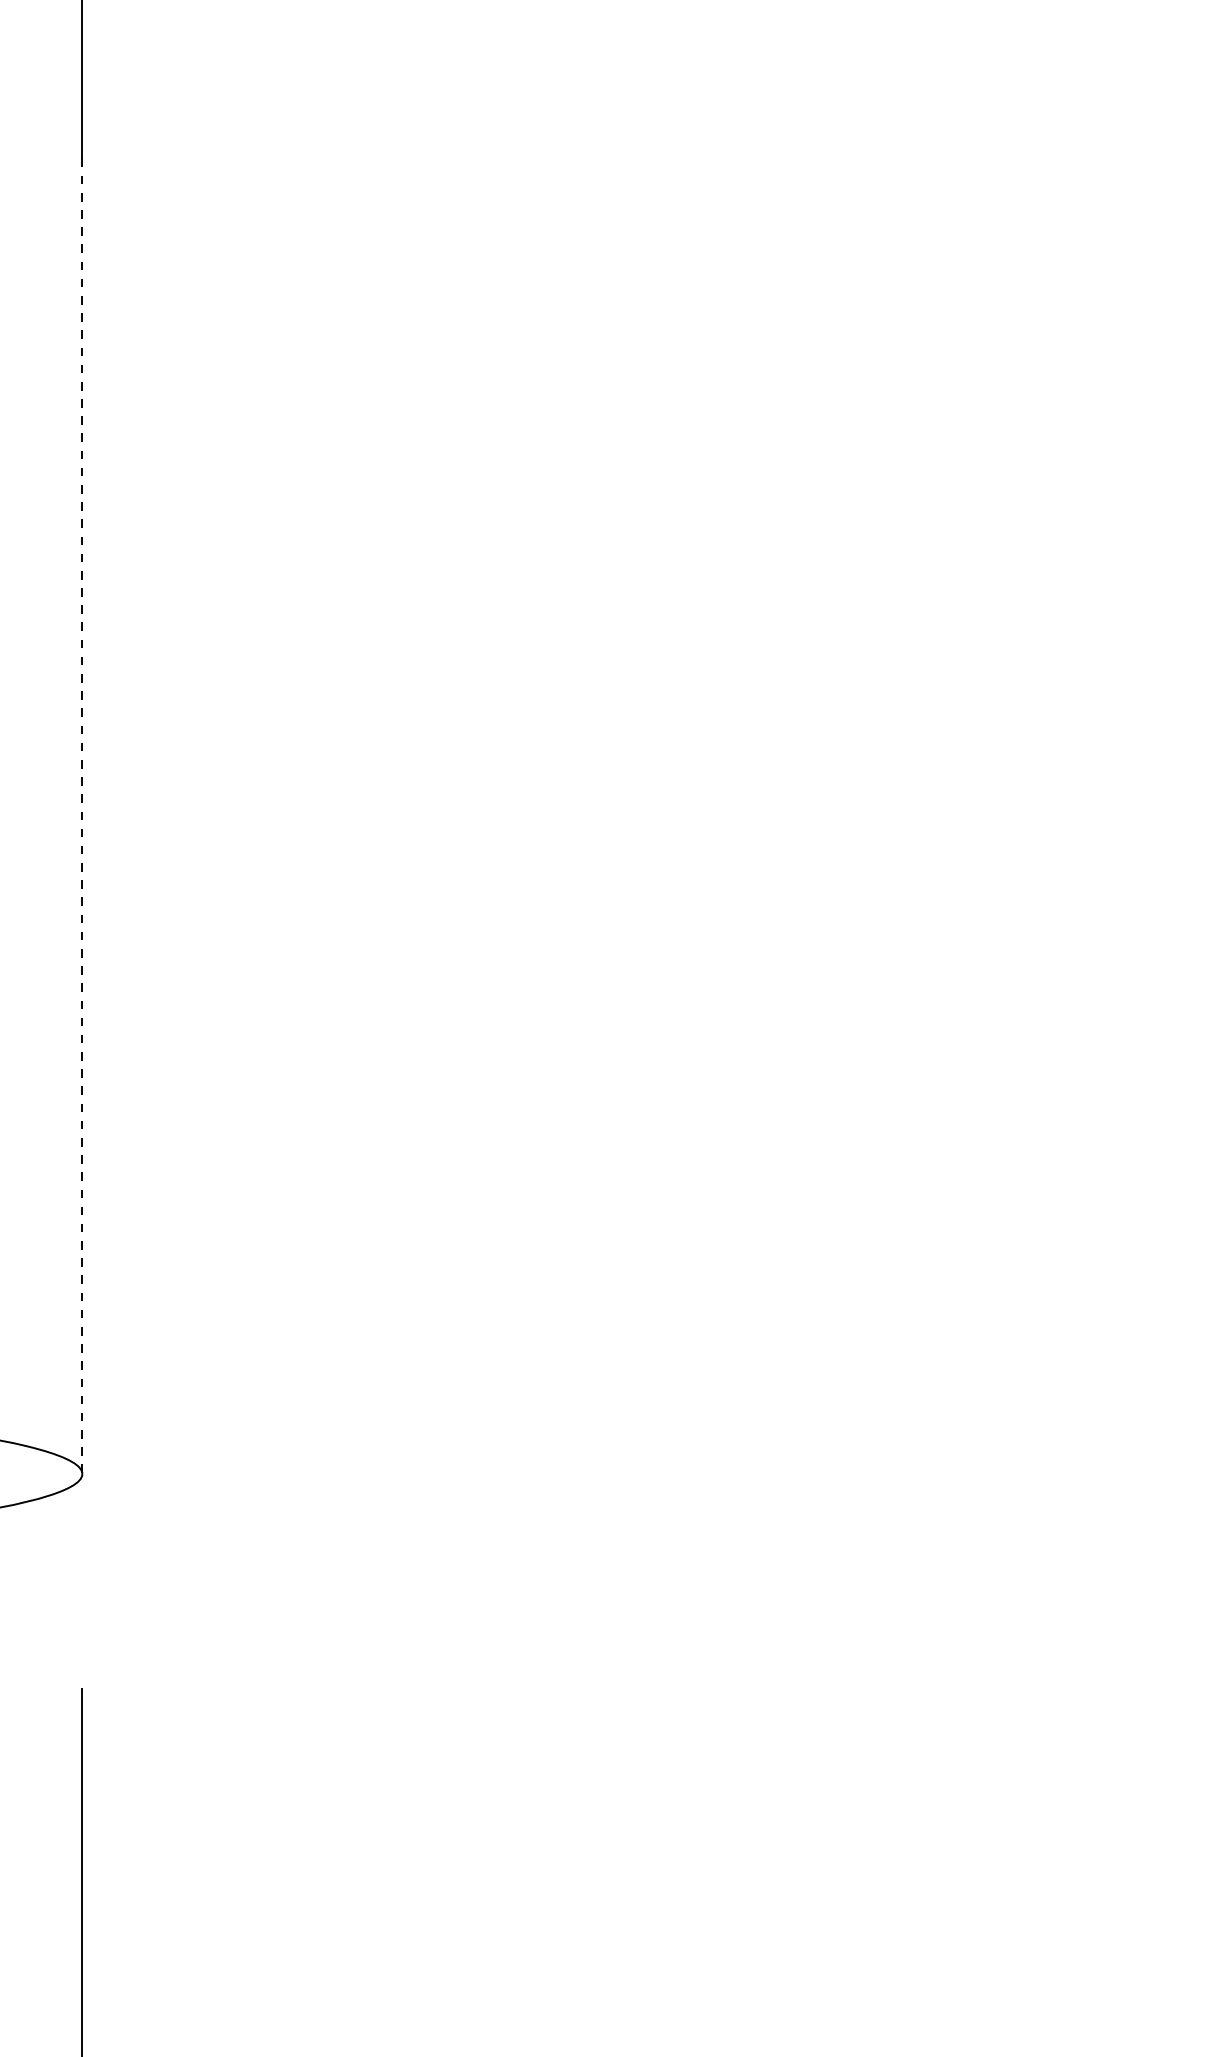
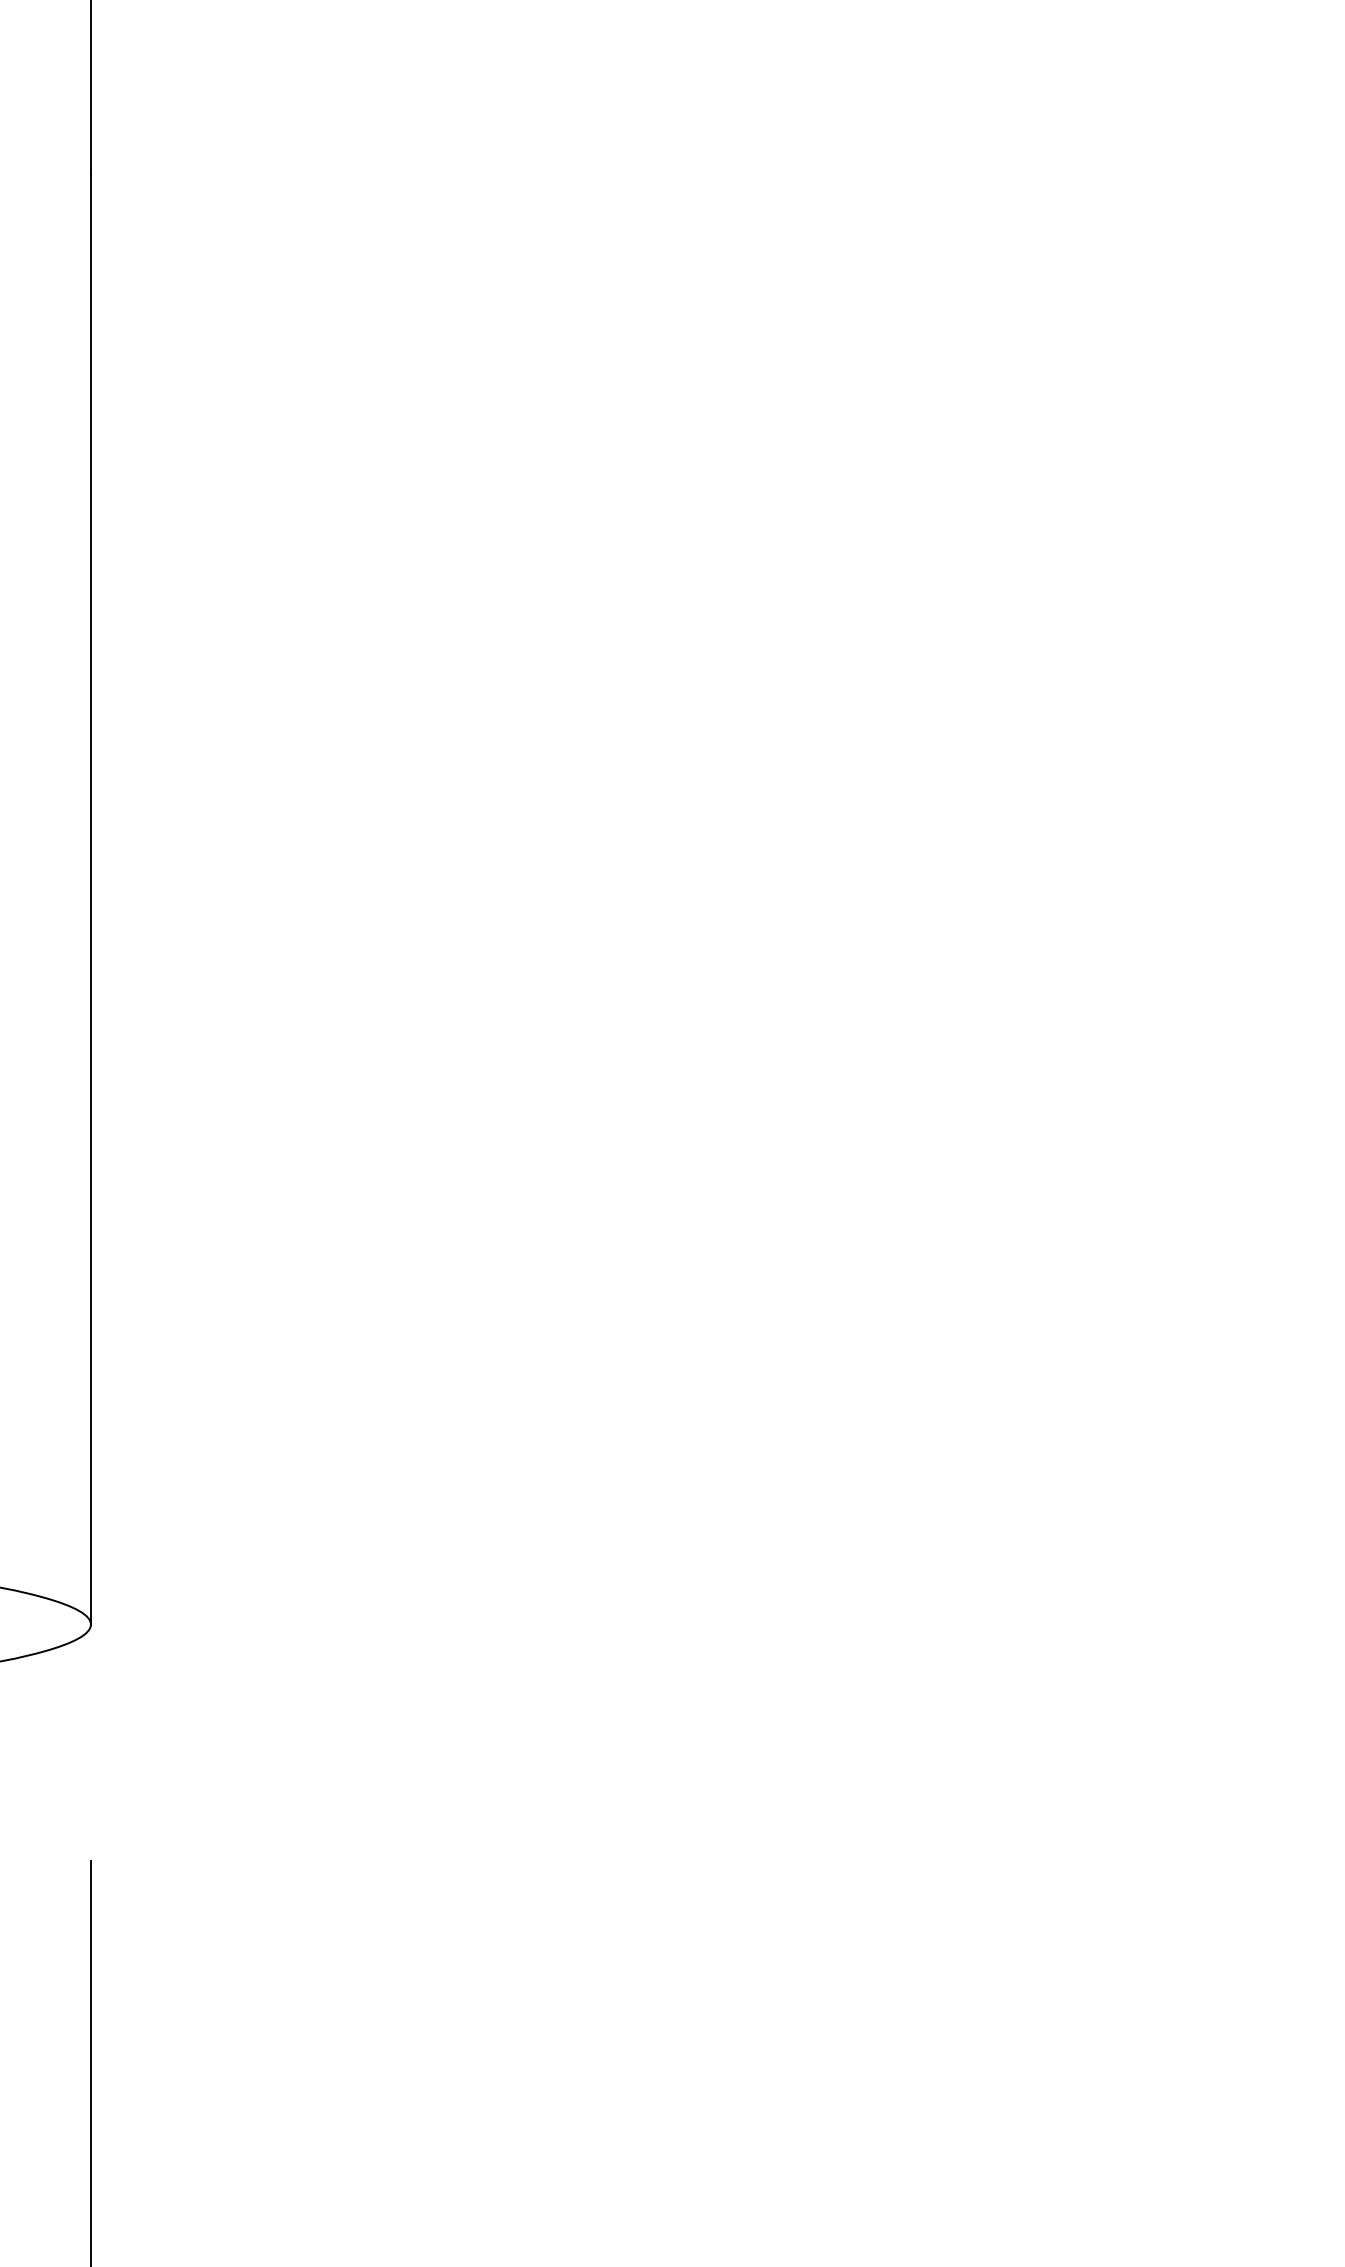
line: (81, 816) -> (90, 899), dashed -> solid

